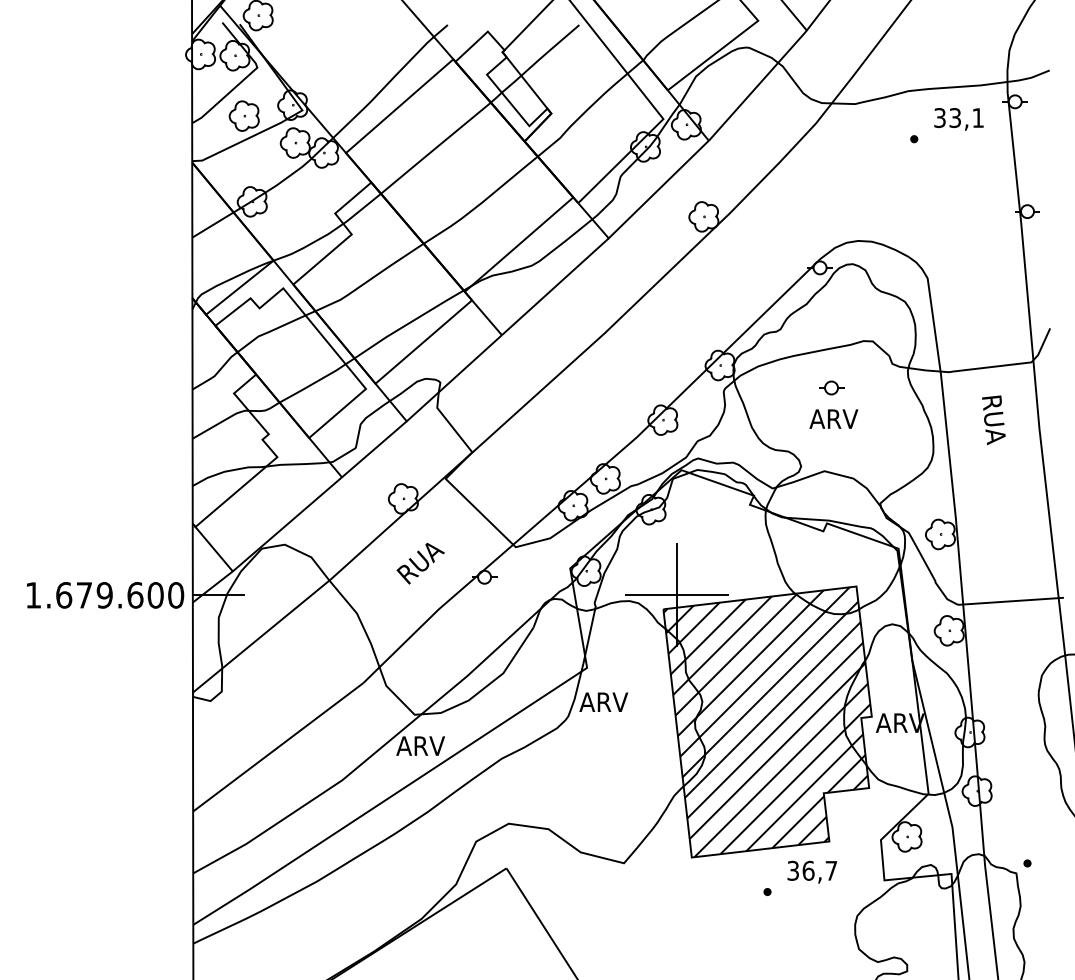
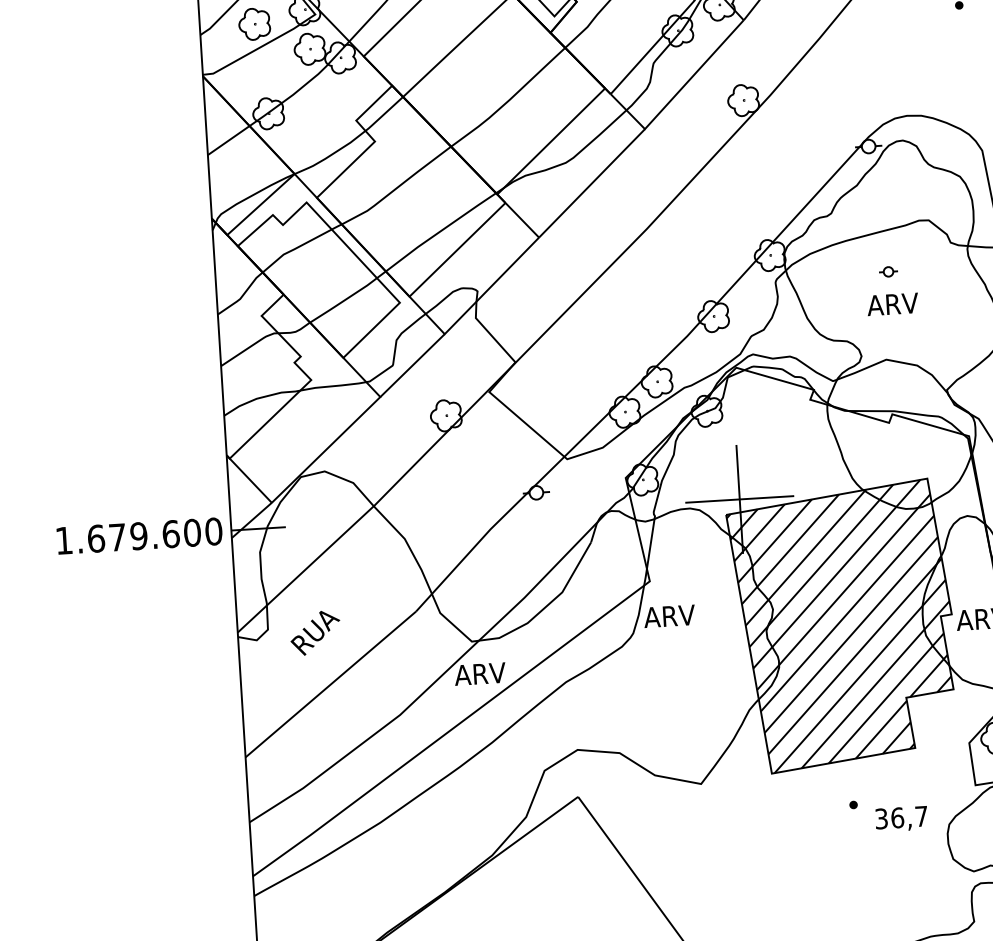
part: (831, 387) -> (888, 271), size x0.7
text: (420, 563) -> (315, 632), moved
text: (811, 871) -> (900, 818), moved

